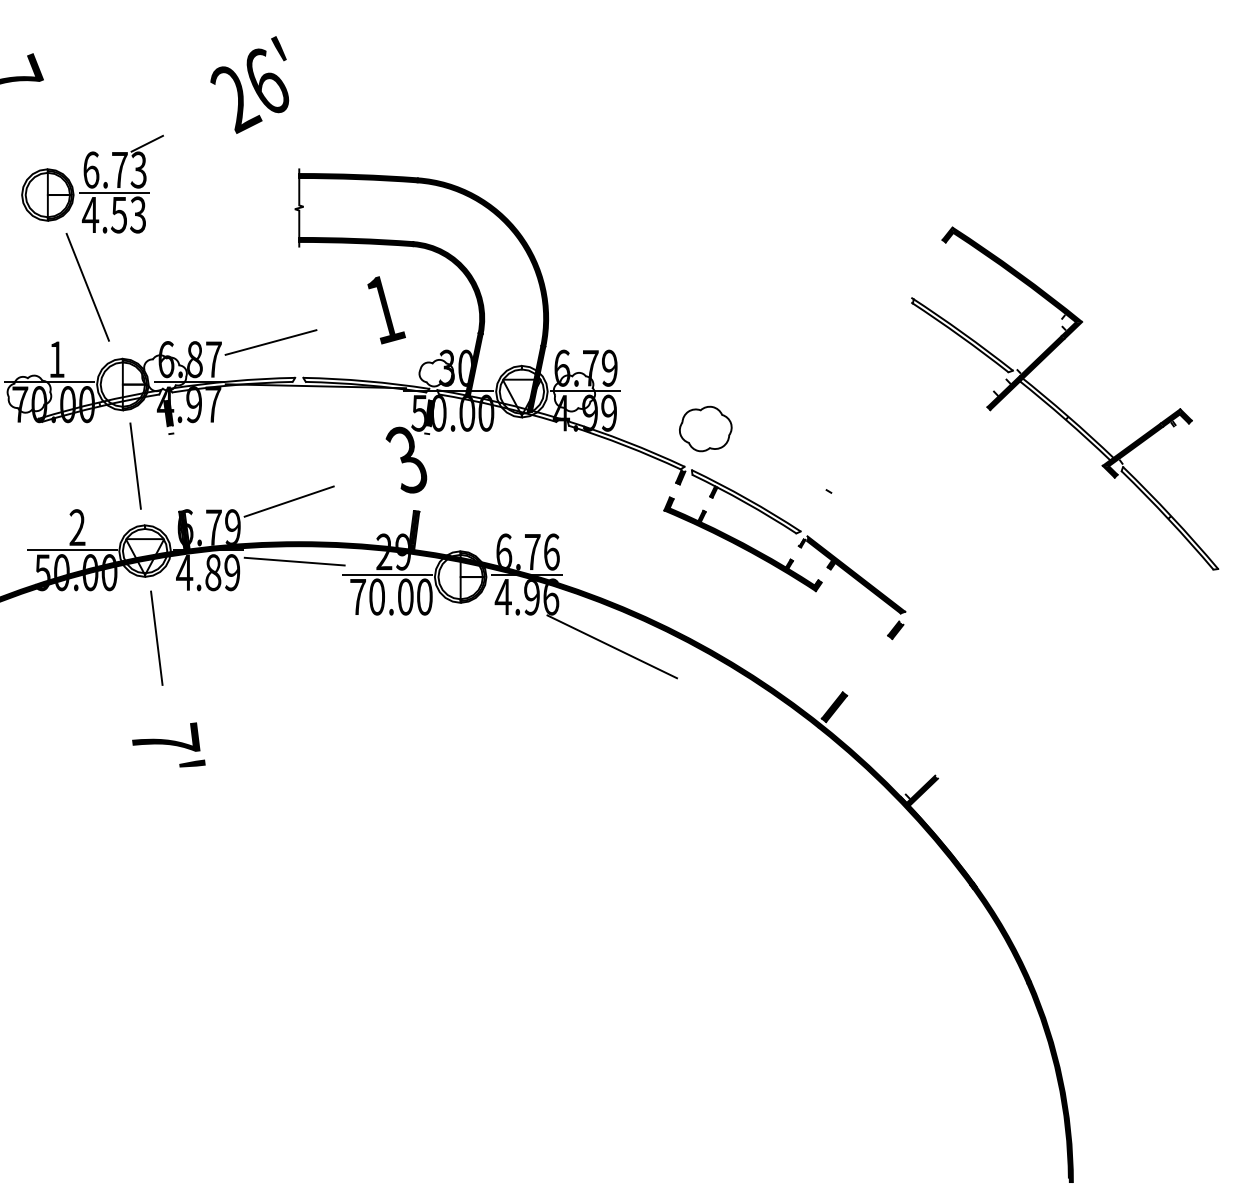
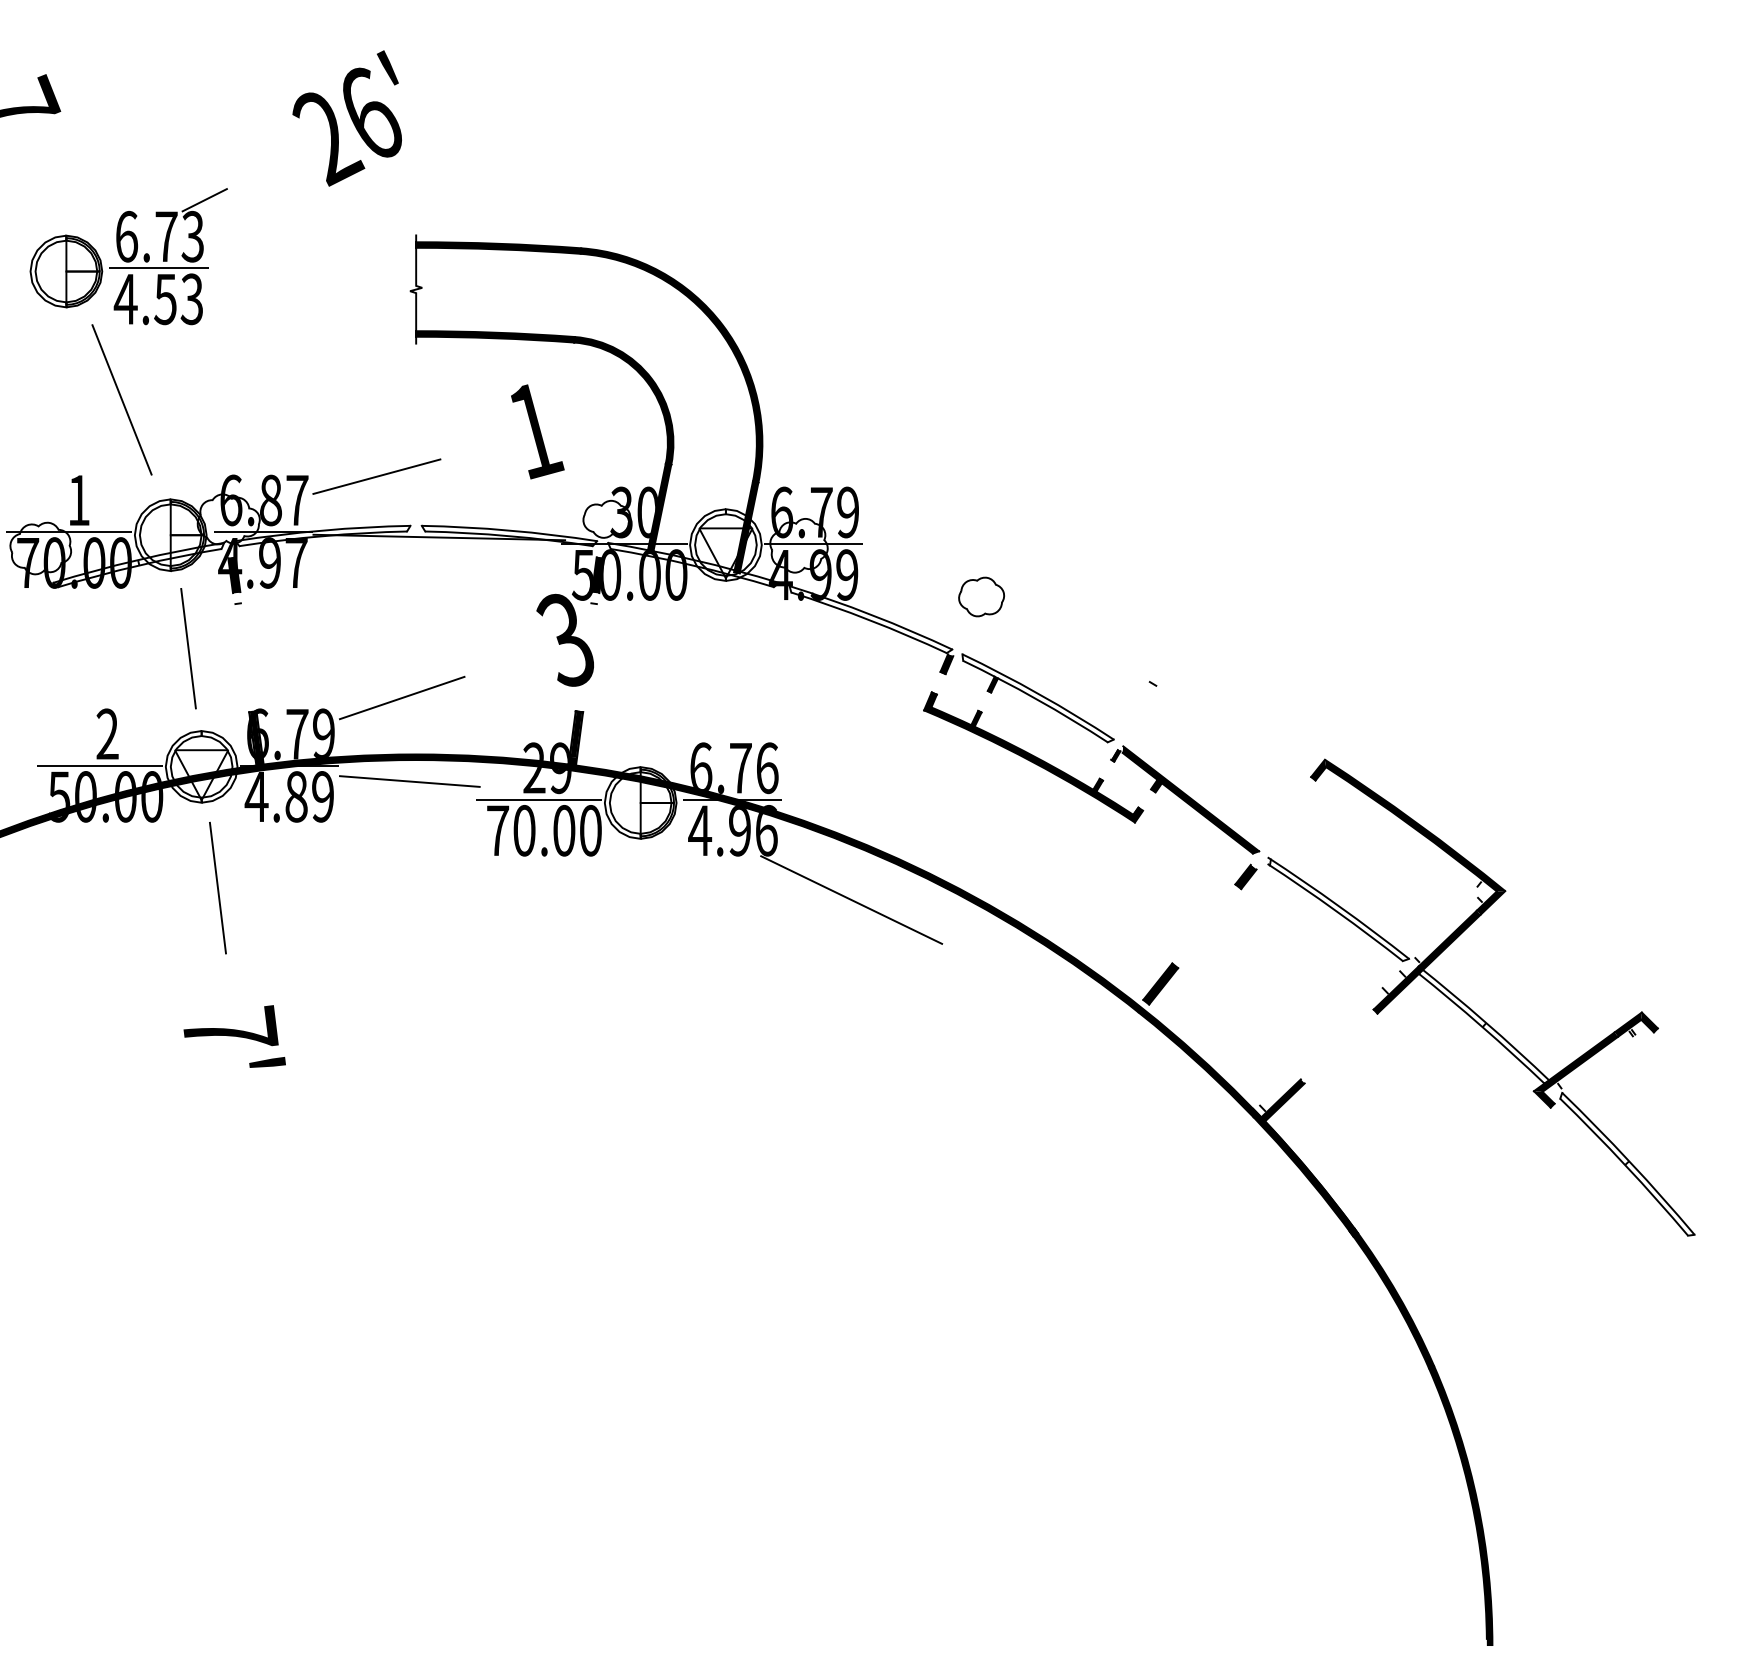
part: (1057, 406) -> (1471, 1008), moved
part: (705, 428) -> (981, 596), size x0.62

